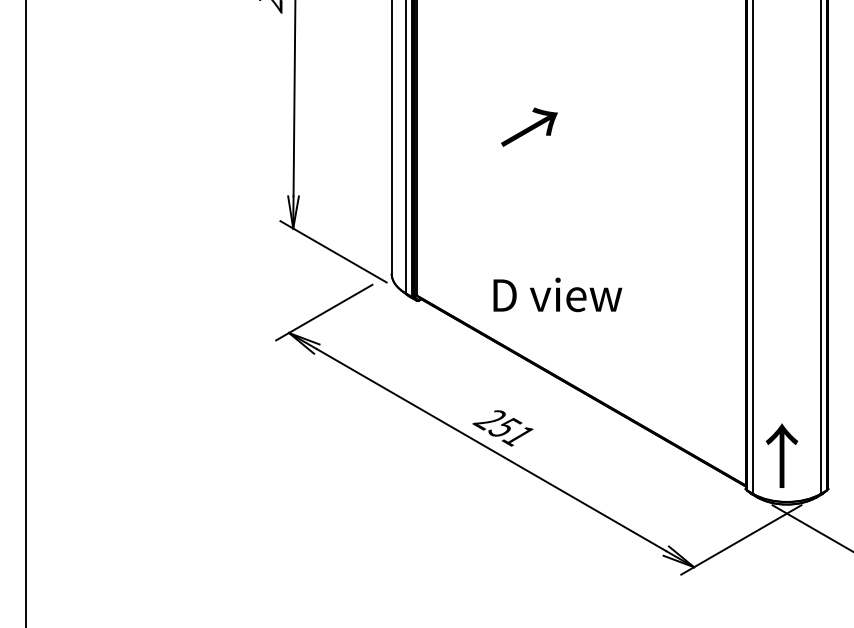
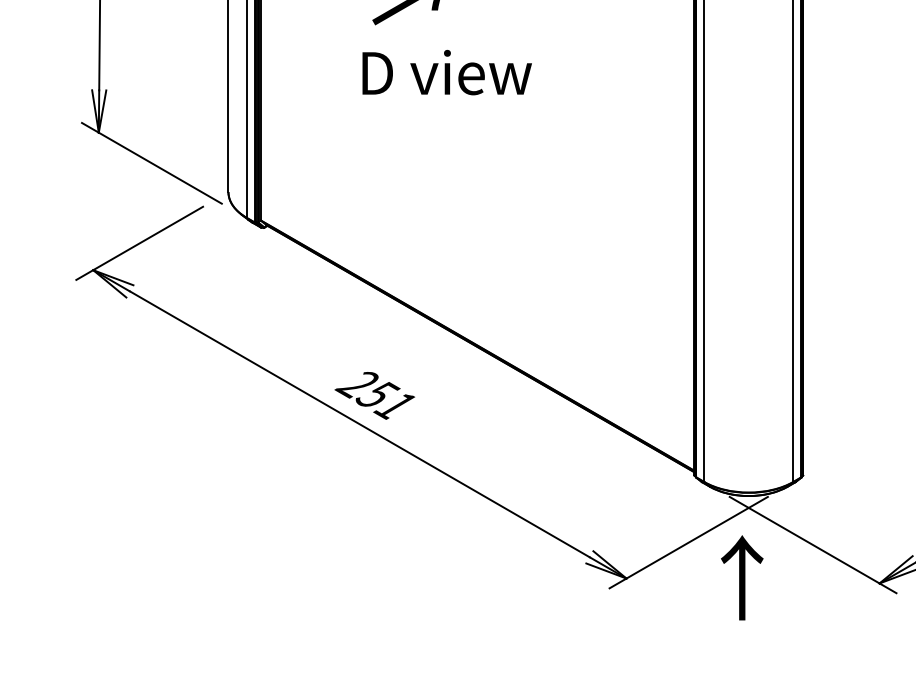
text: (557, 294) -> (446, 72), moved
text: (782, 455) -> (742, 577), moved

